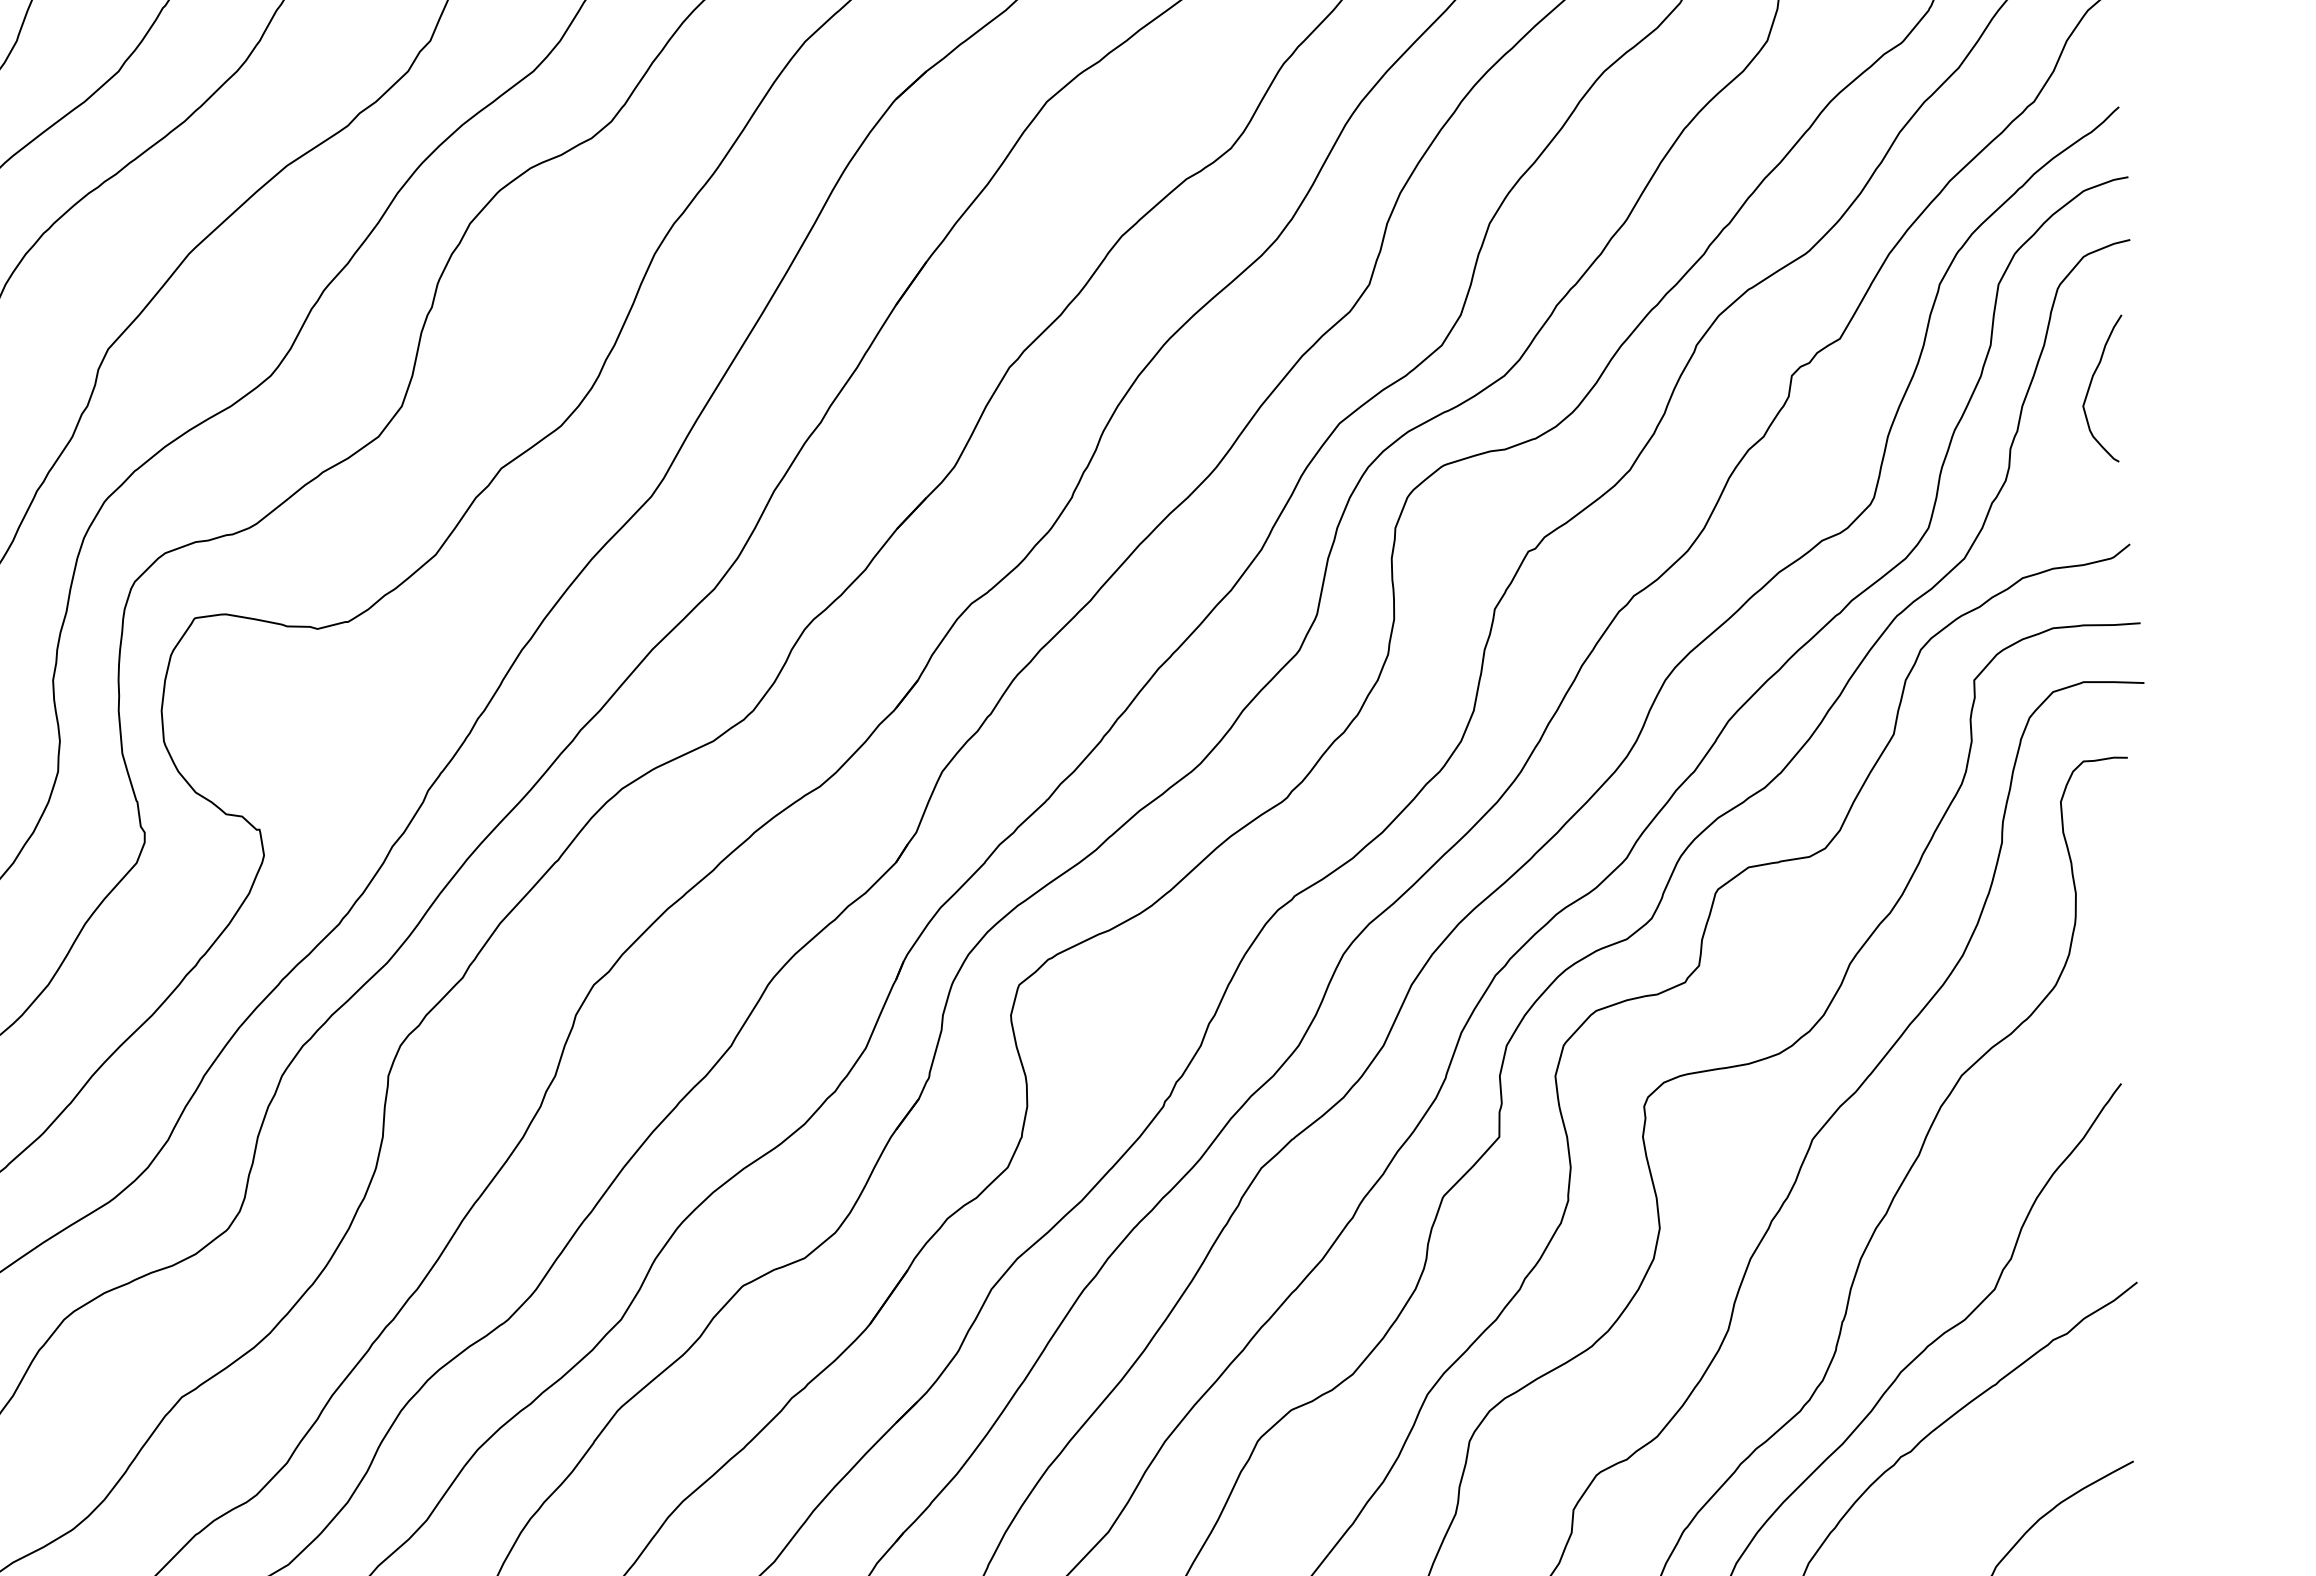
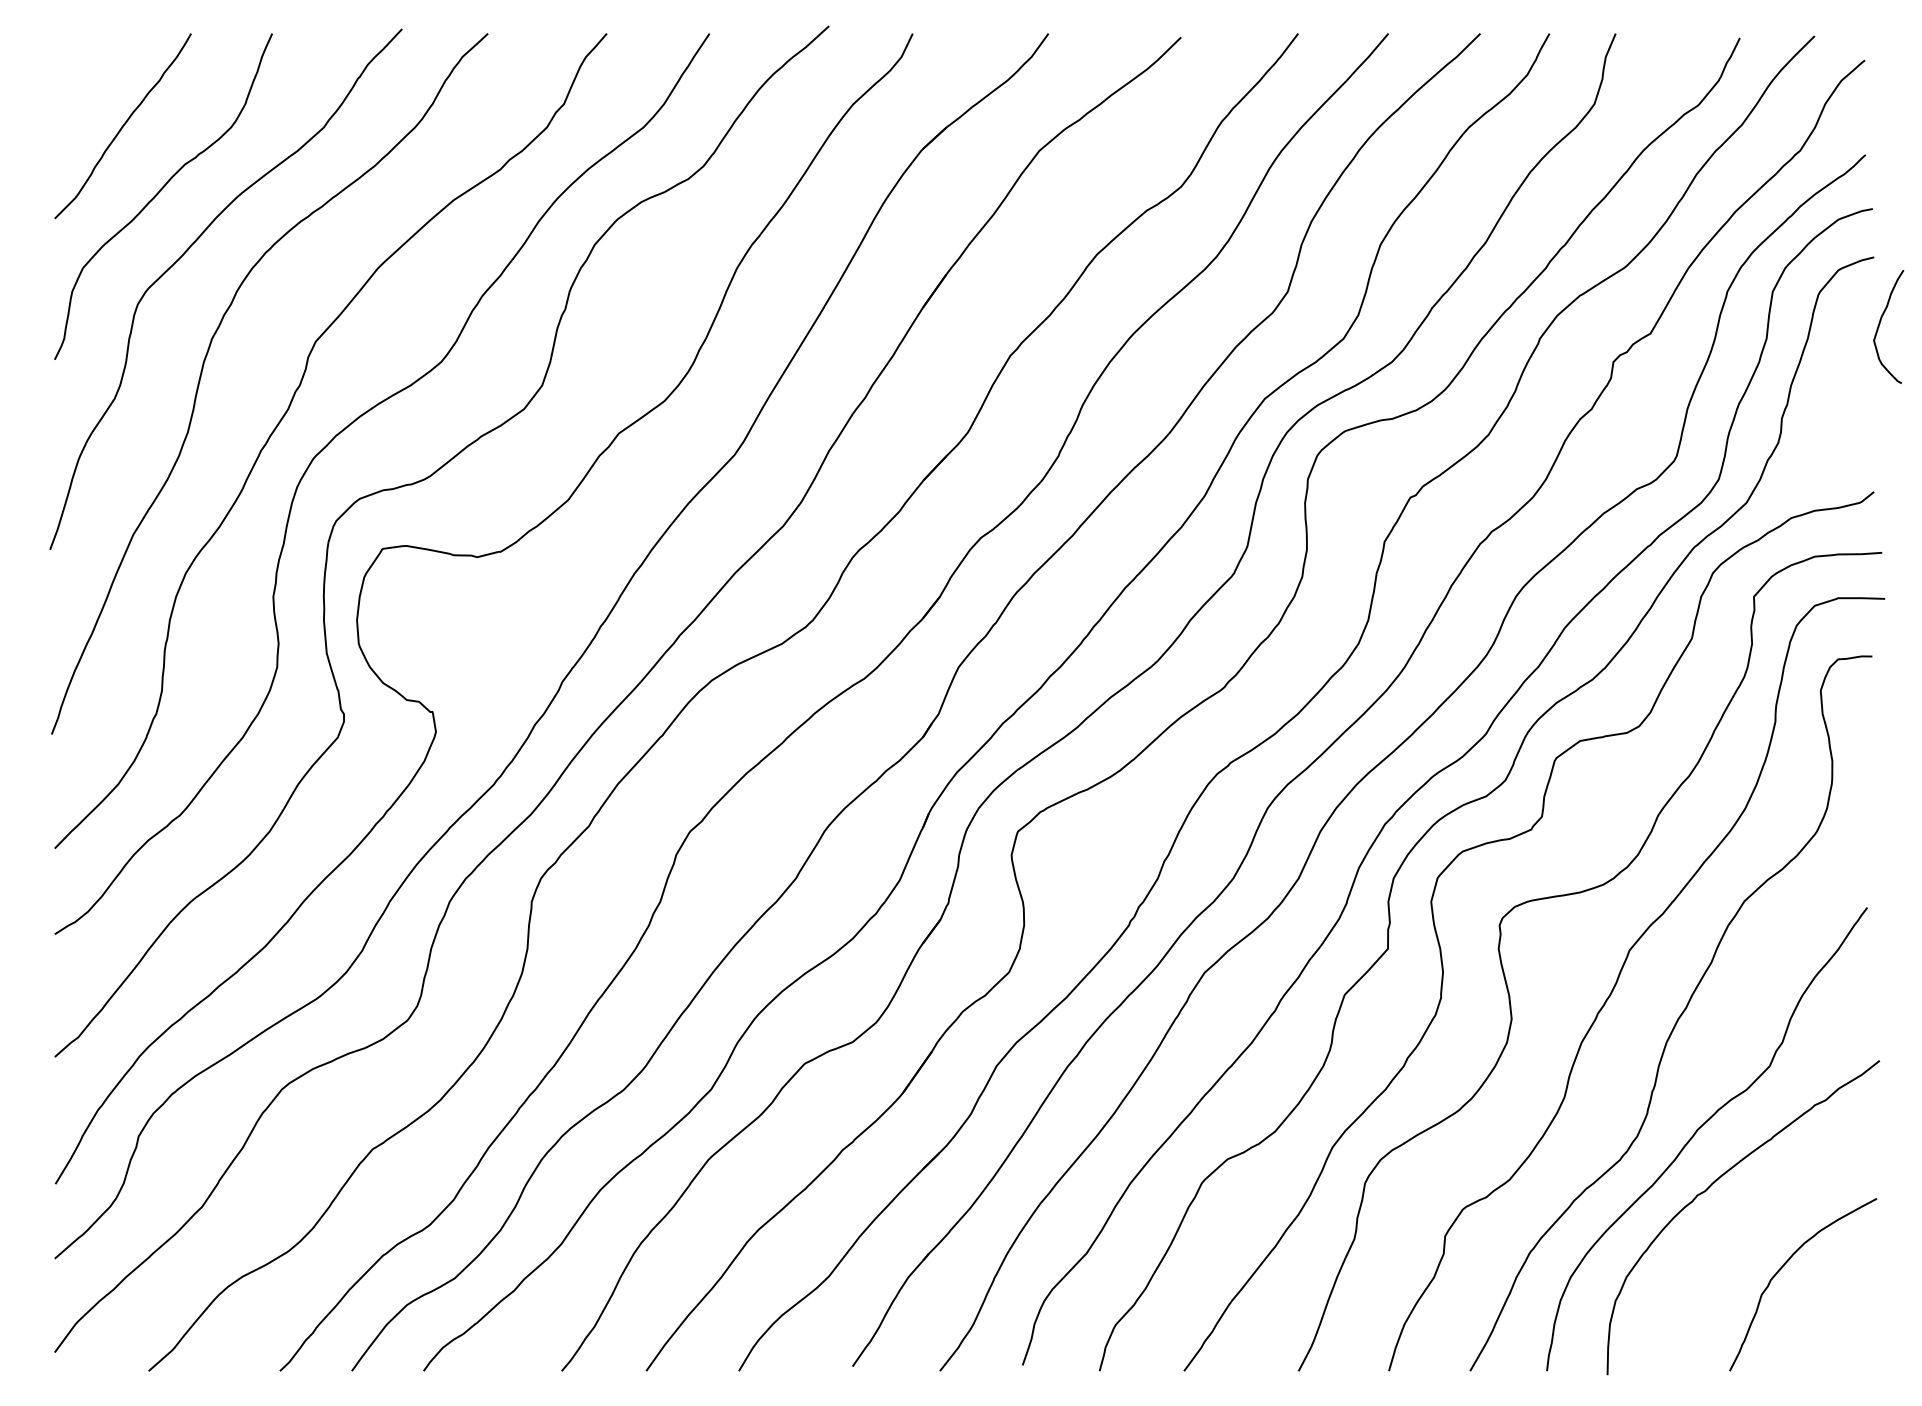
curve: (2091, 385) -> (1880, 324), moved

